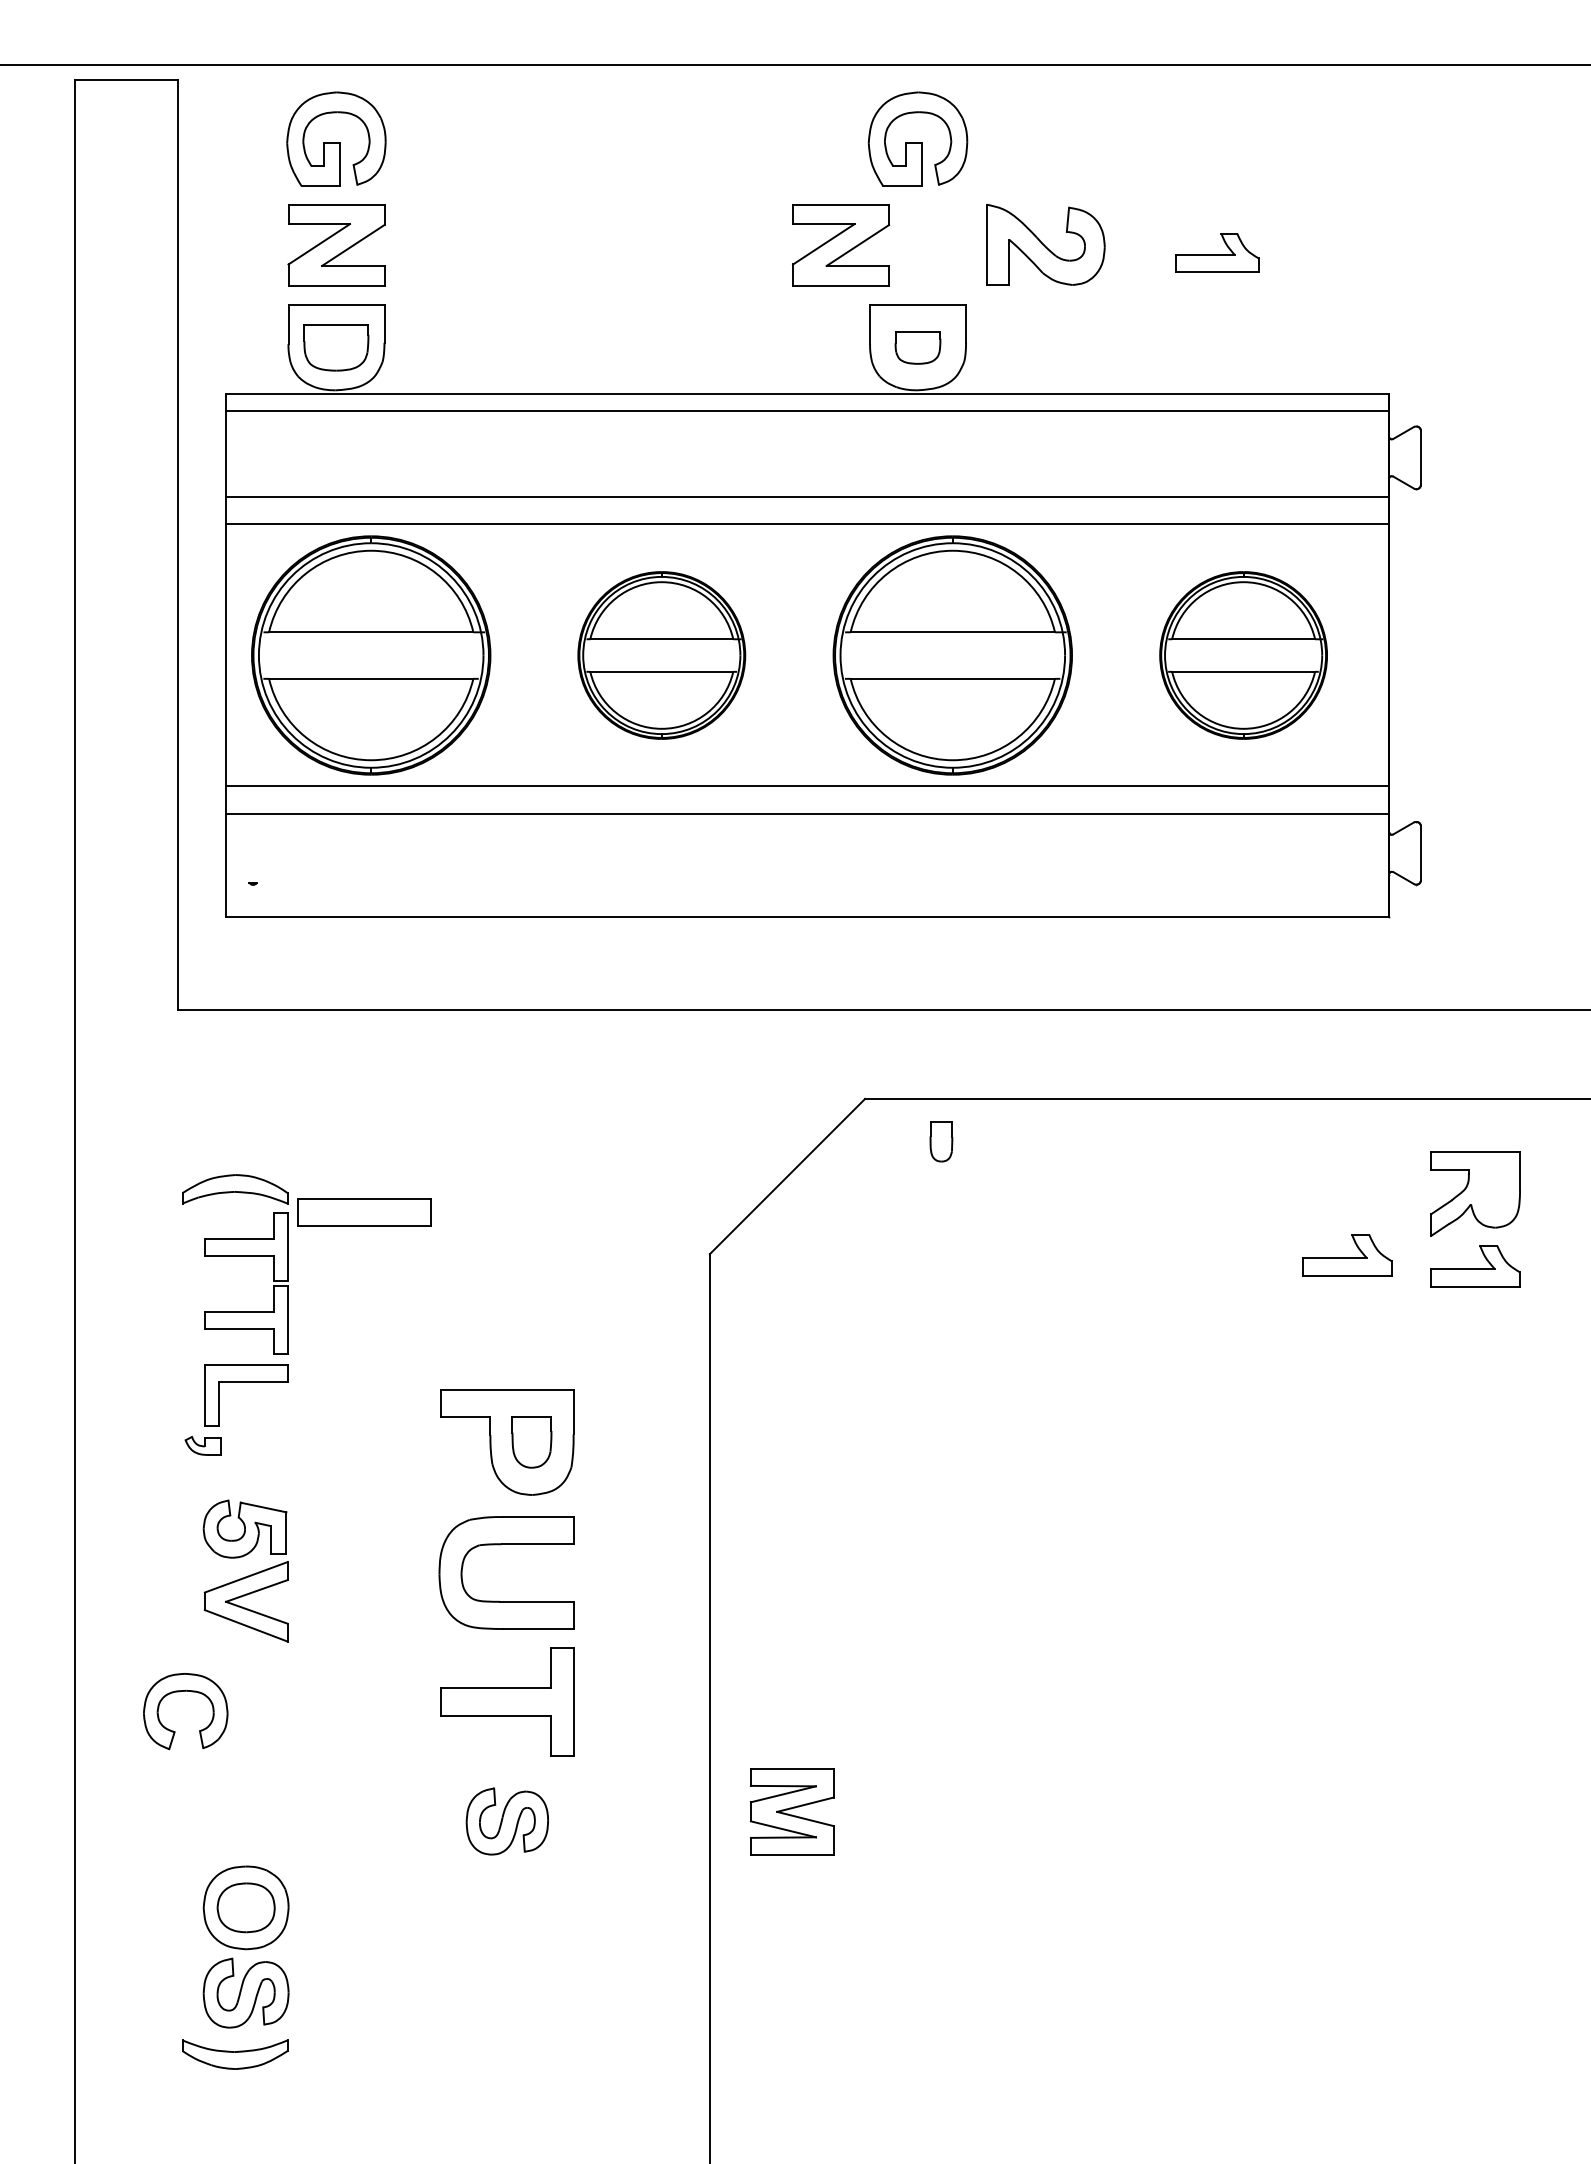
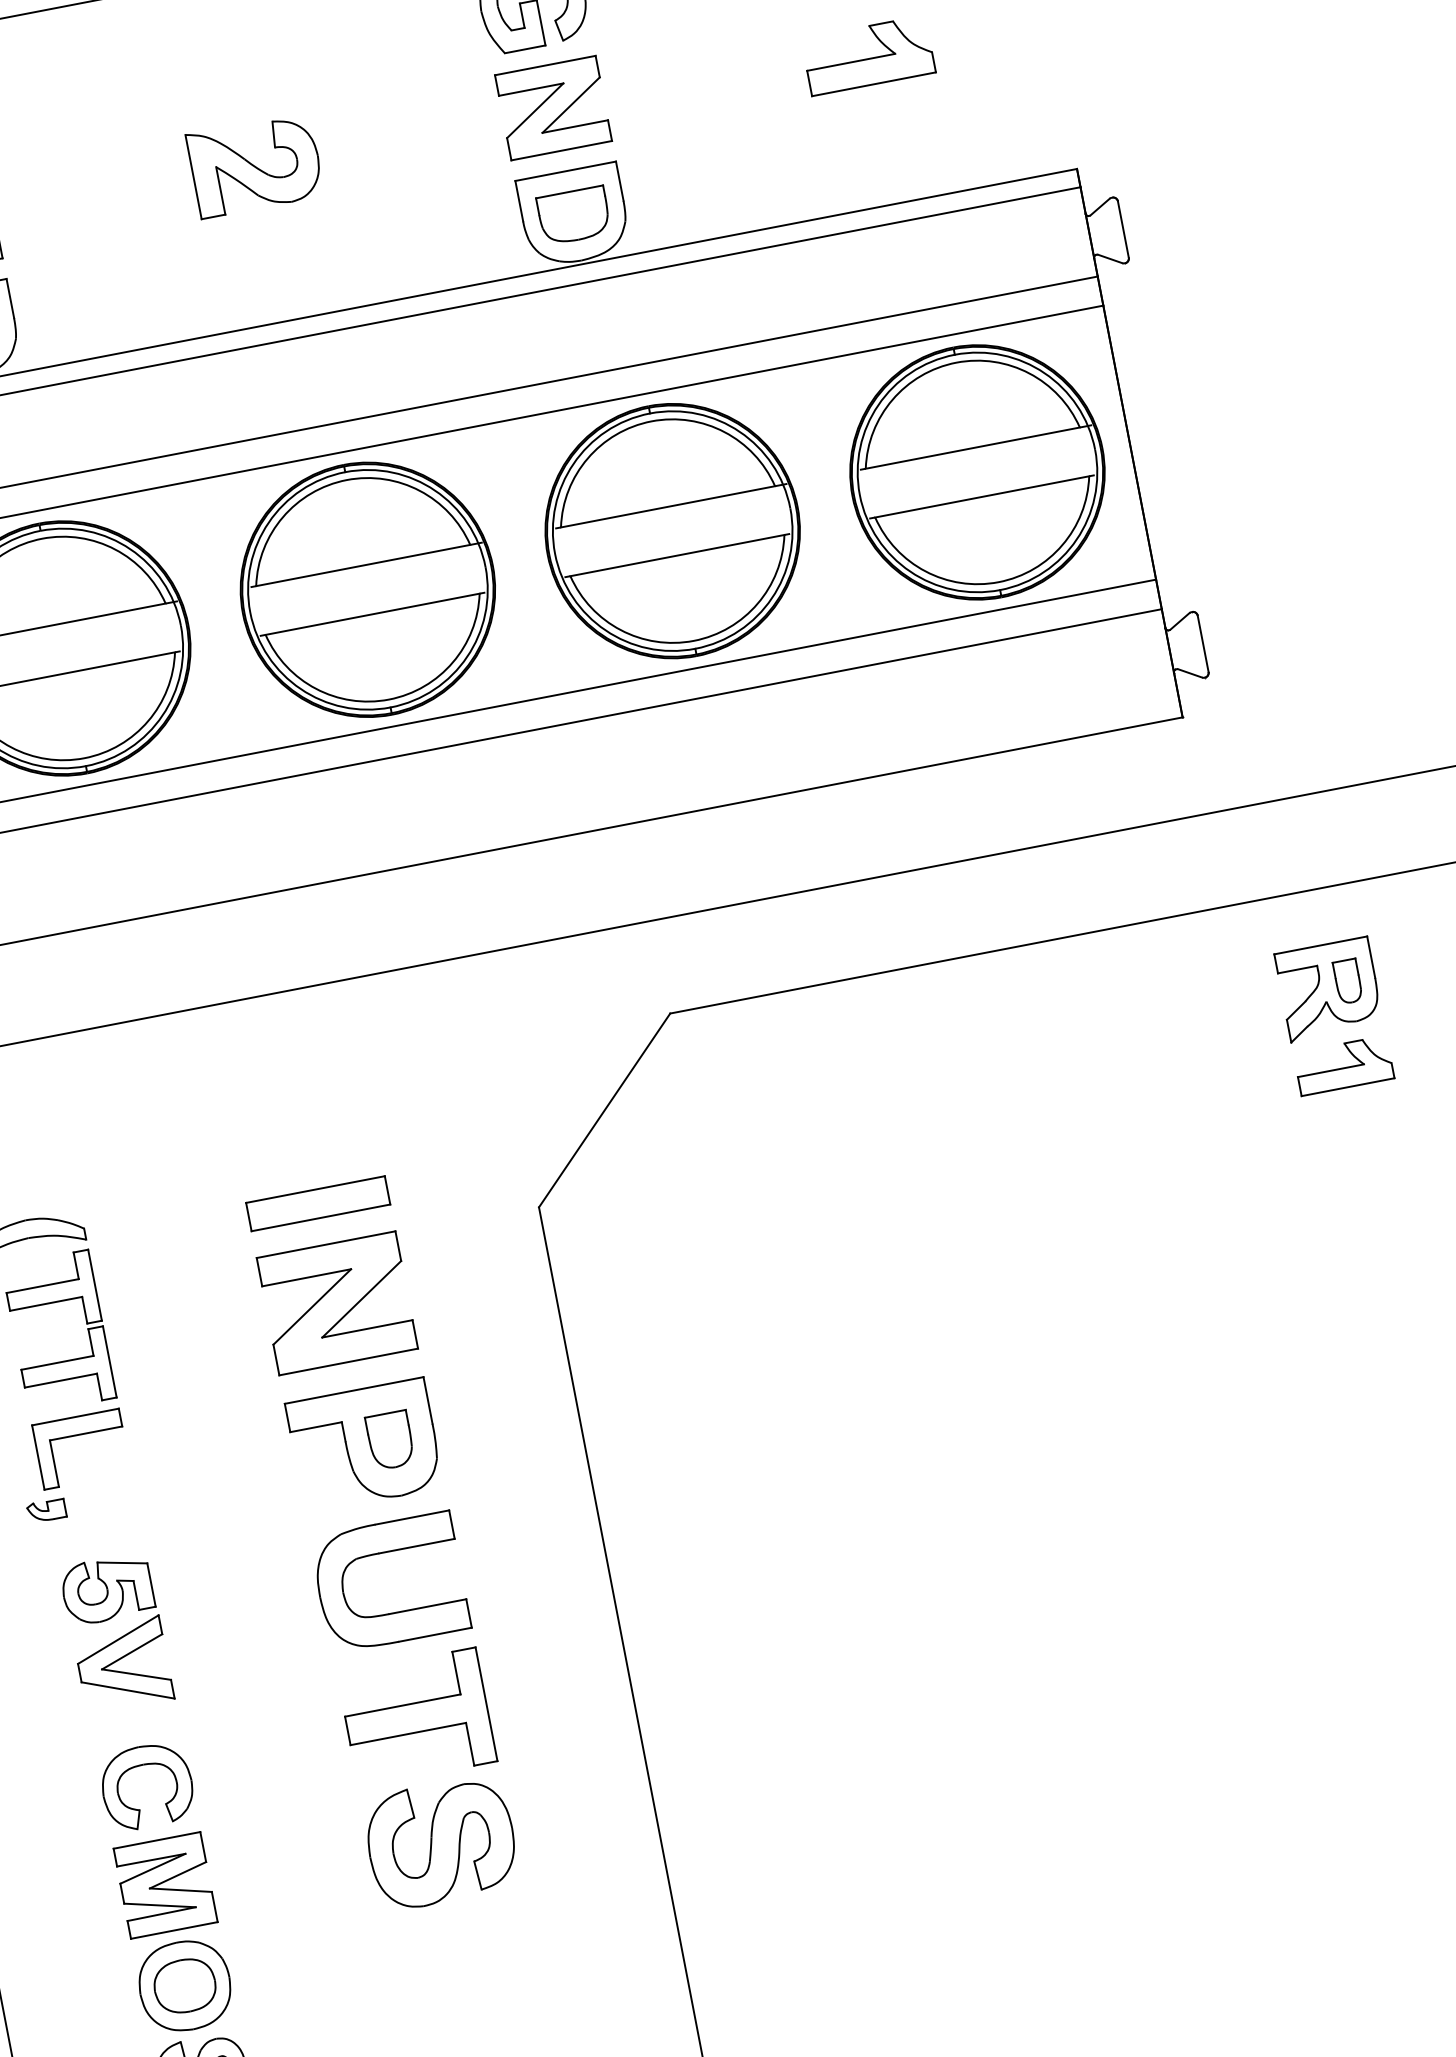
part: (1045, 244) -> (255, 164), moved
part: (841, 245) -> (554, 108), moved
part: (1216, 252) -> (867, 55), size x1.43
part: (917, 347) -> (573, 215), size x1.43
part: (661, 655) -> (367, 589), size x1.43
part: (1243, 655) -> (977, 472), size x1.43
part: (941, 1141) -> (1348, 981), moved
part: (364, 1212) -> (318, 1203), moved
part: (1347, 1255) -> (1207, 1080), removed
part: (507, 1306) -> (337, 1303), added
part: (179, 1692) -> (136, 1767), moved
part: (791, 1811) -> (164, 1885), moved
part: (507, 1821) -> (441, 1842), size x1.67

